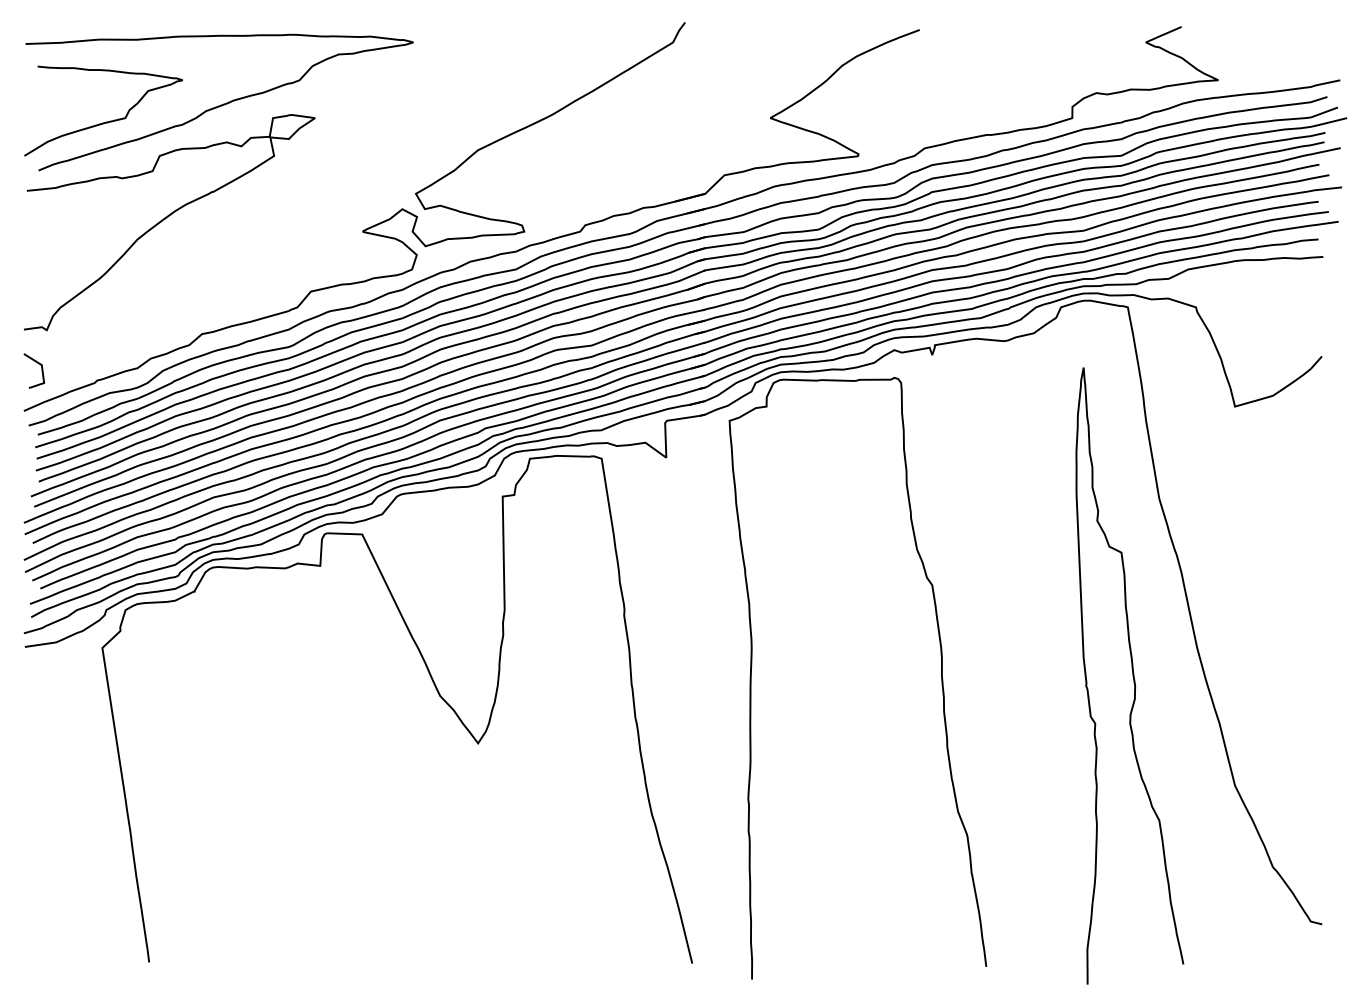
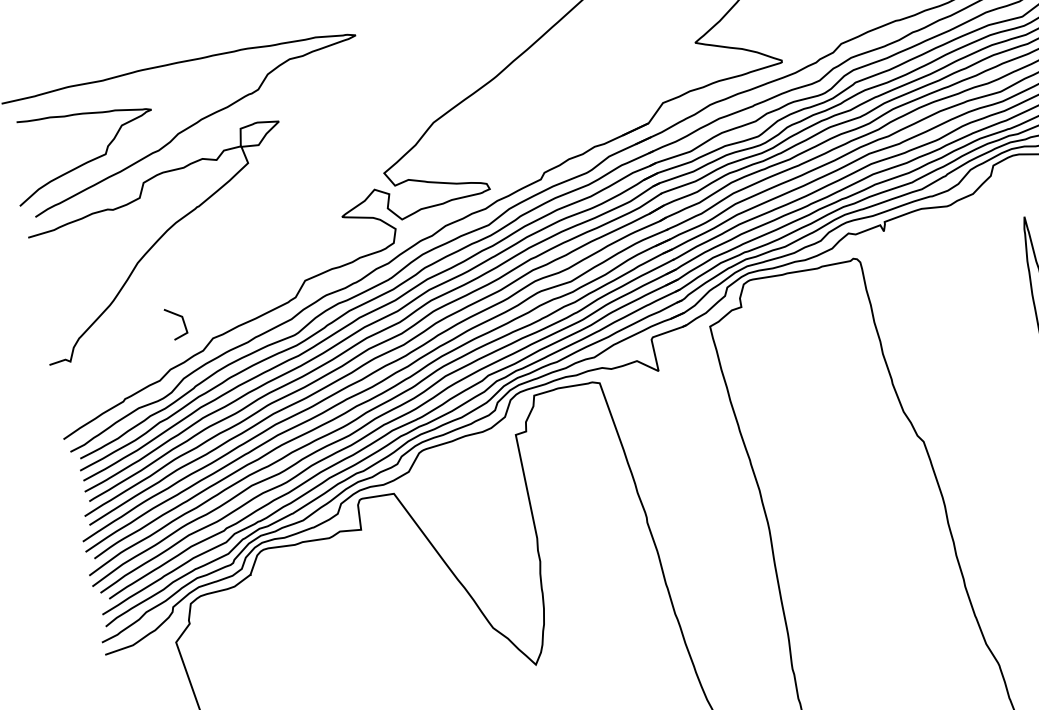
line: (41, 370) -> (182, 321), moved

